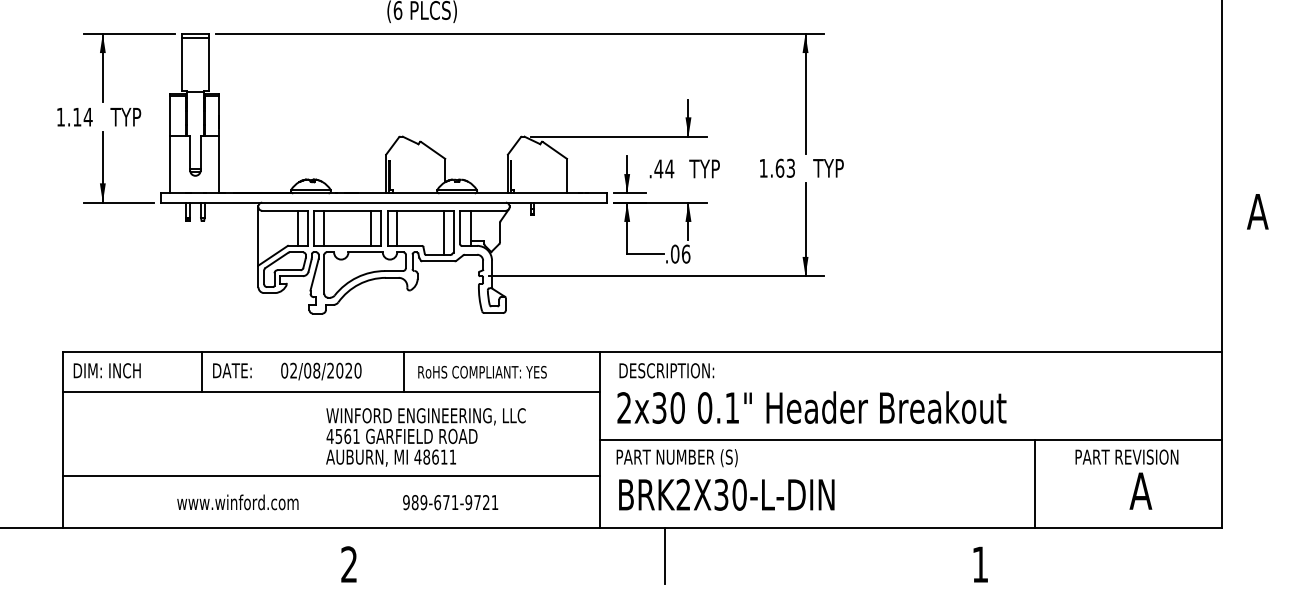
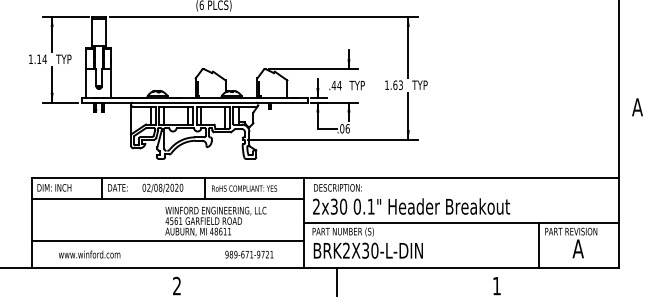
line: (1034, 484) -> (539, 245), moved
text: (237, 502) -> (89, 254), moved
text: (450, 502) -> (249, 254), moved

